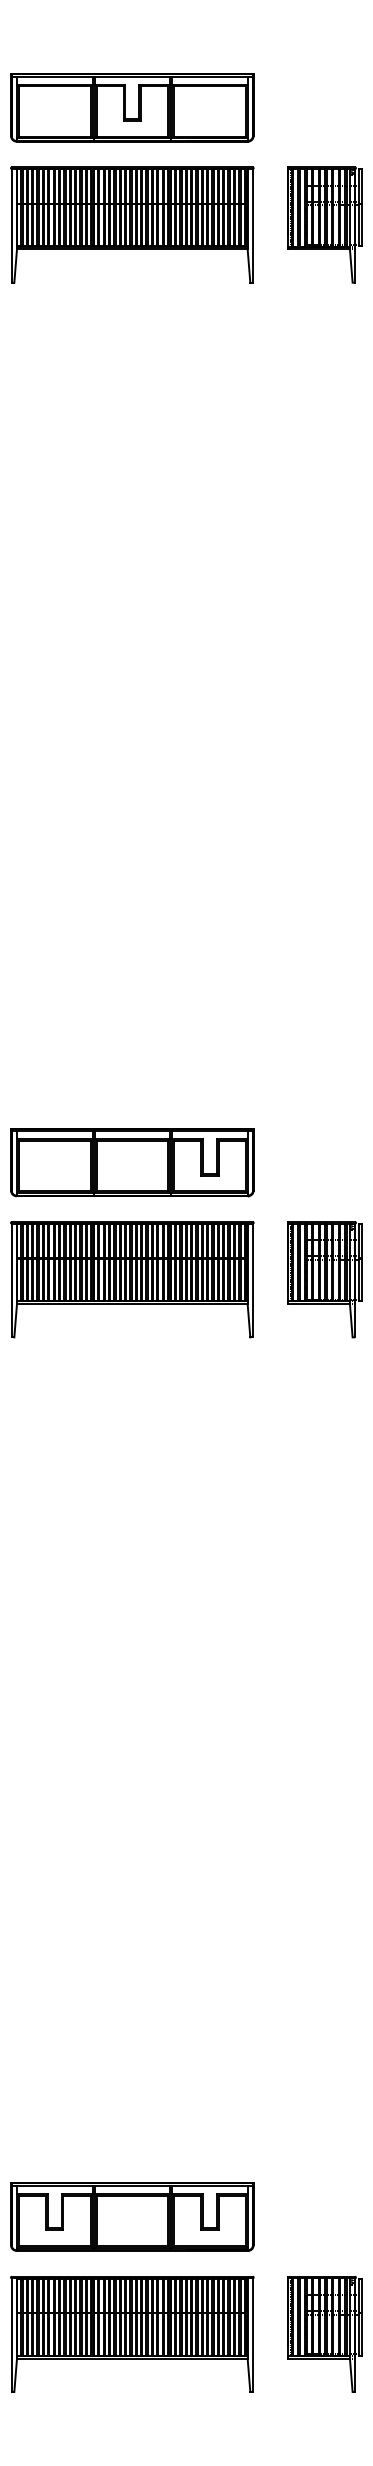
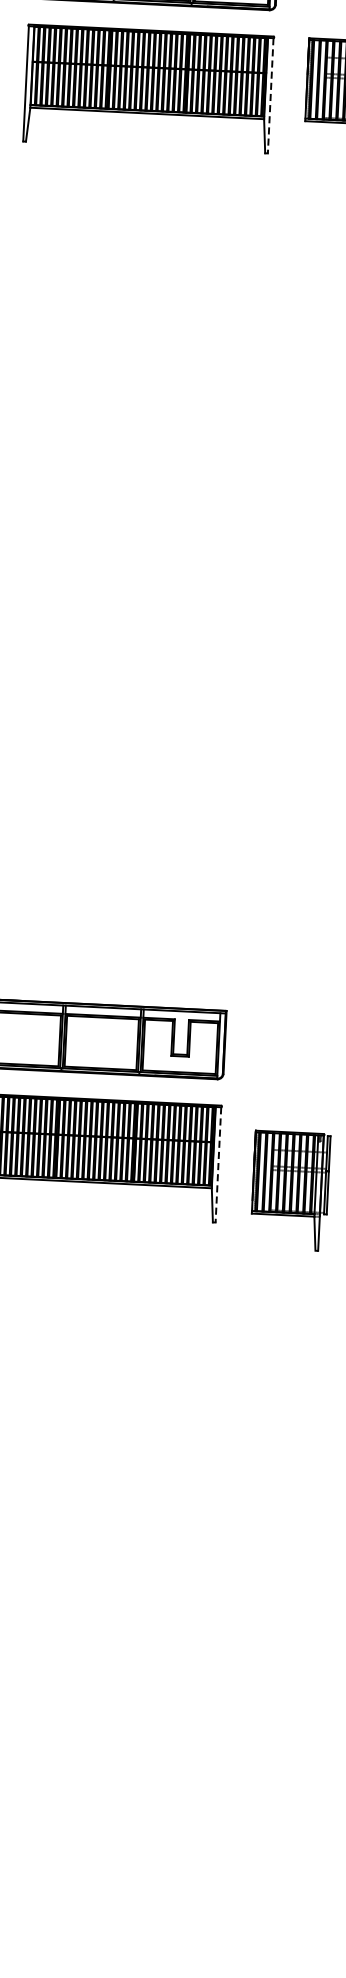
line: (253, 225) -> (271, 95), solid -> dashed
part: (324, 1279) -> (289, 1190), moved
line: (253, 1280) -> (218, 1164), solid -> dashed

